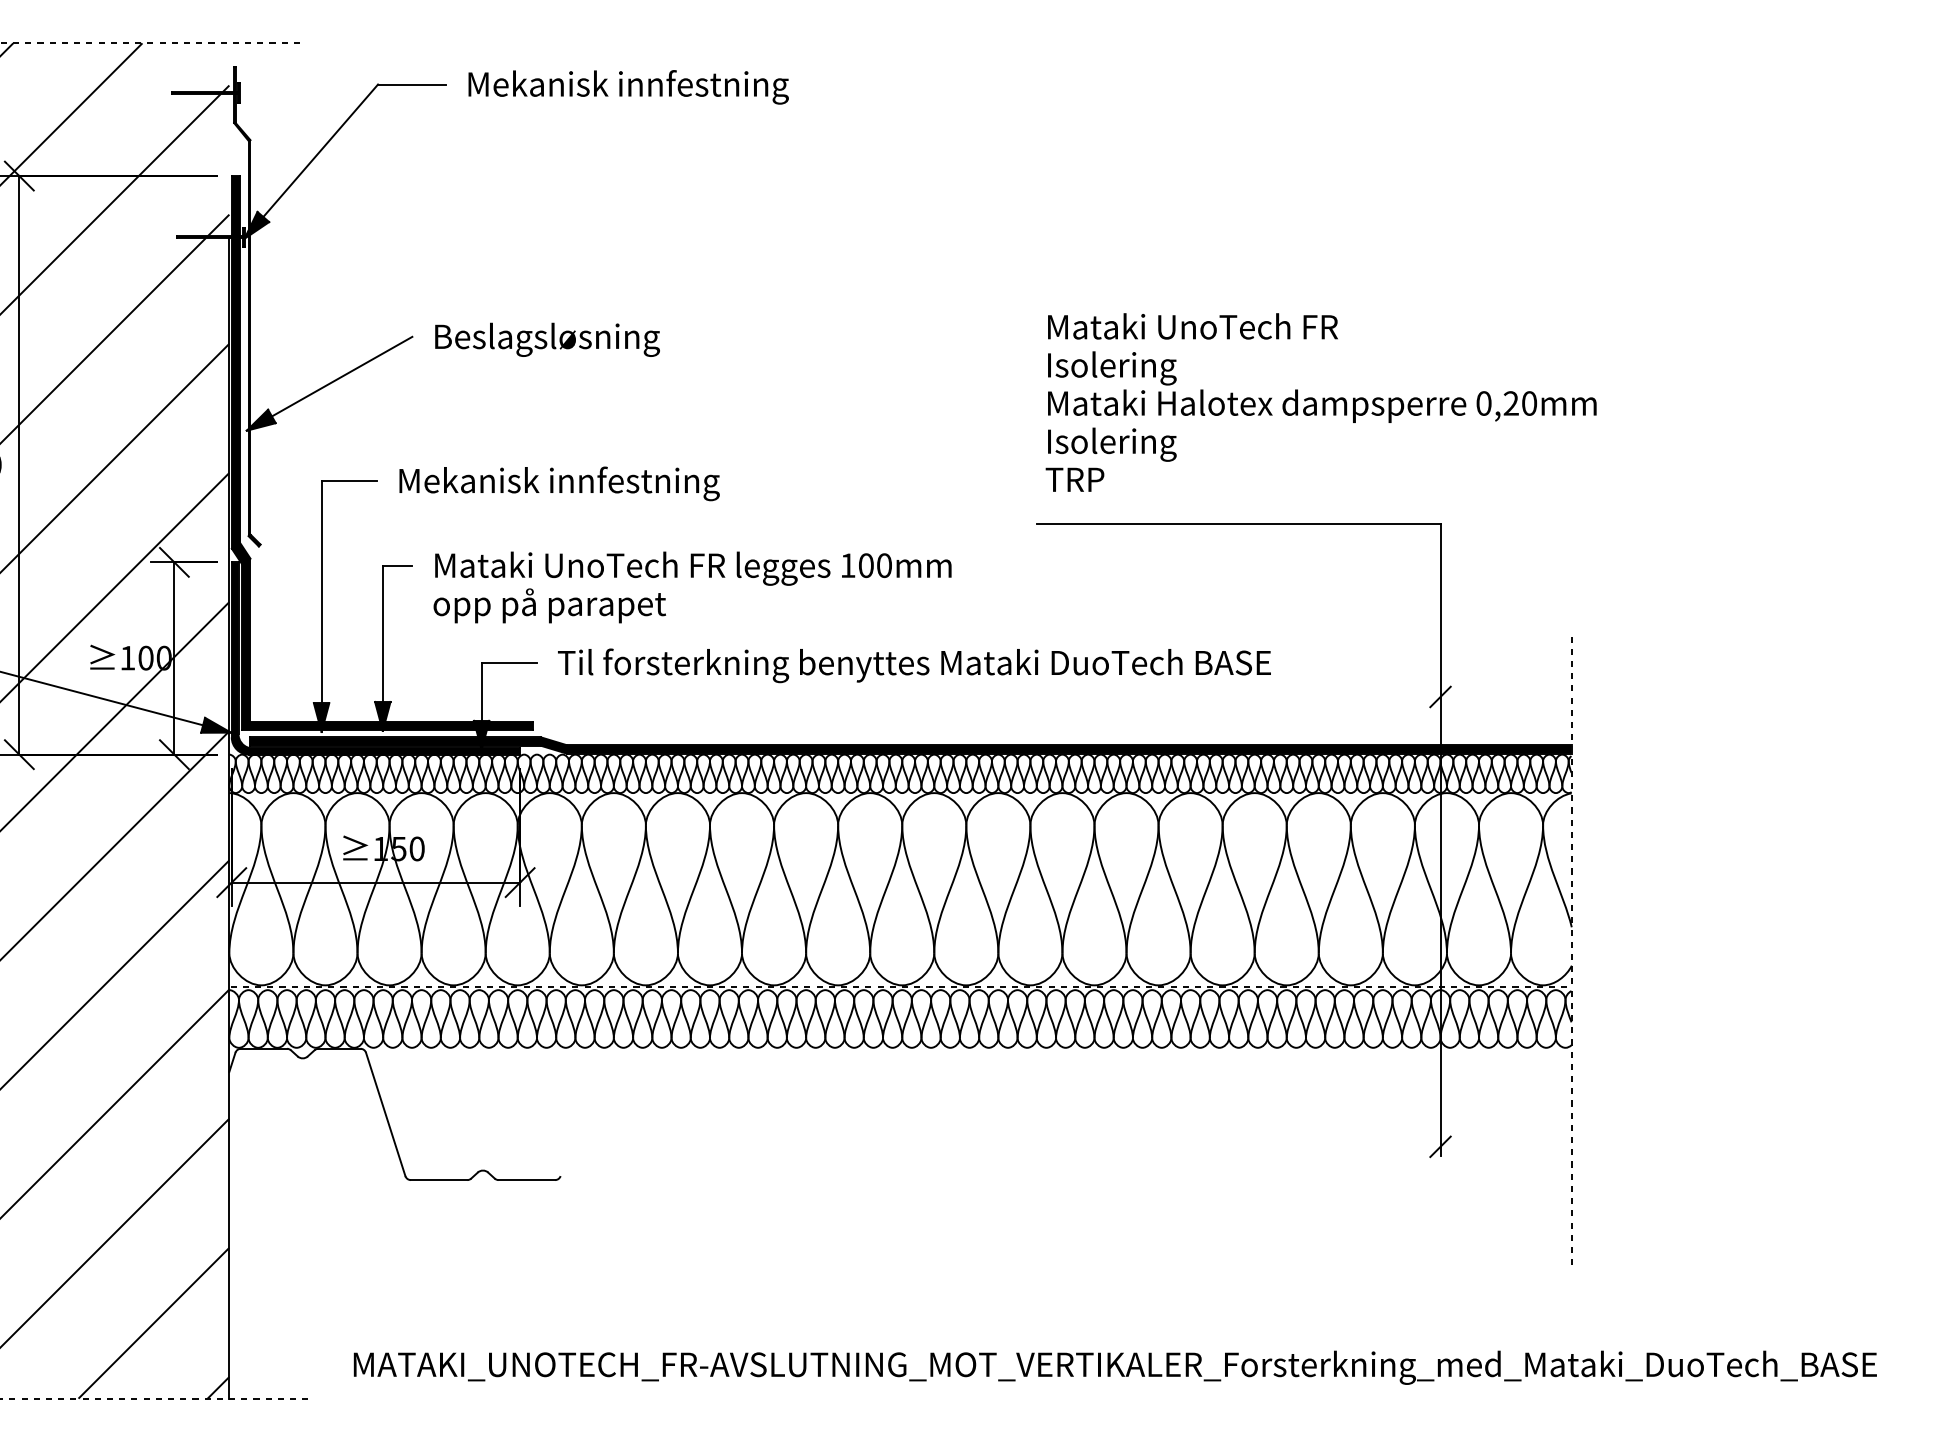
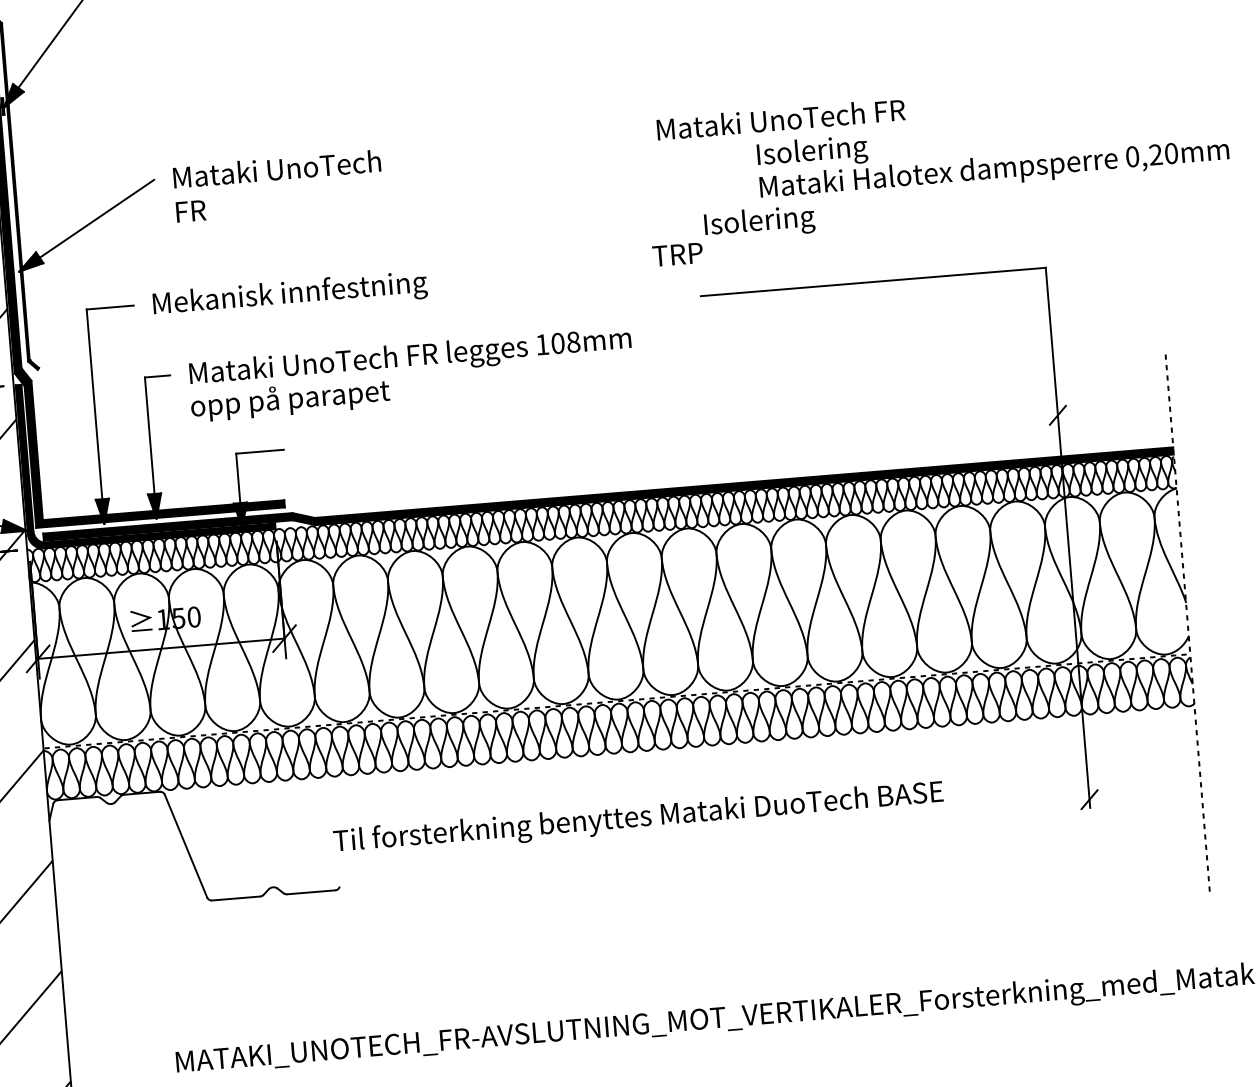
text: (1192, 326) -> (780, 119), moved
text: (556, 355) -> (278, 185), Beslagsløsning -> Mataki UnoTech FR
text: (1322, 386) -> (993, 153), moved
text: (1074, 479) -> (677, 254), moved
text: (884, 565) -> (573, 342), 100mm -> 108mm
text: (914, 665) -> (638, 818), moved

